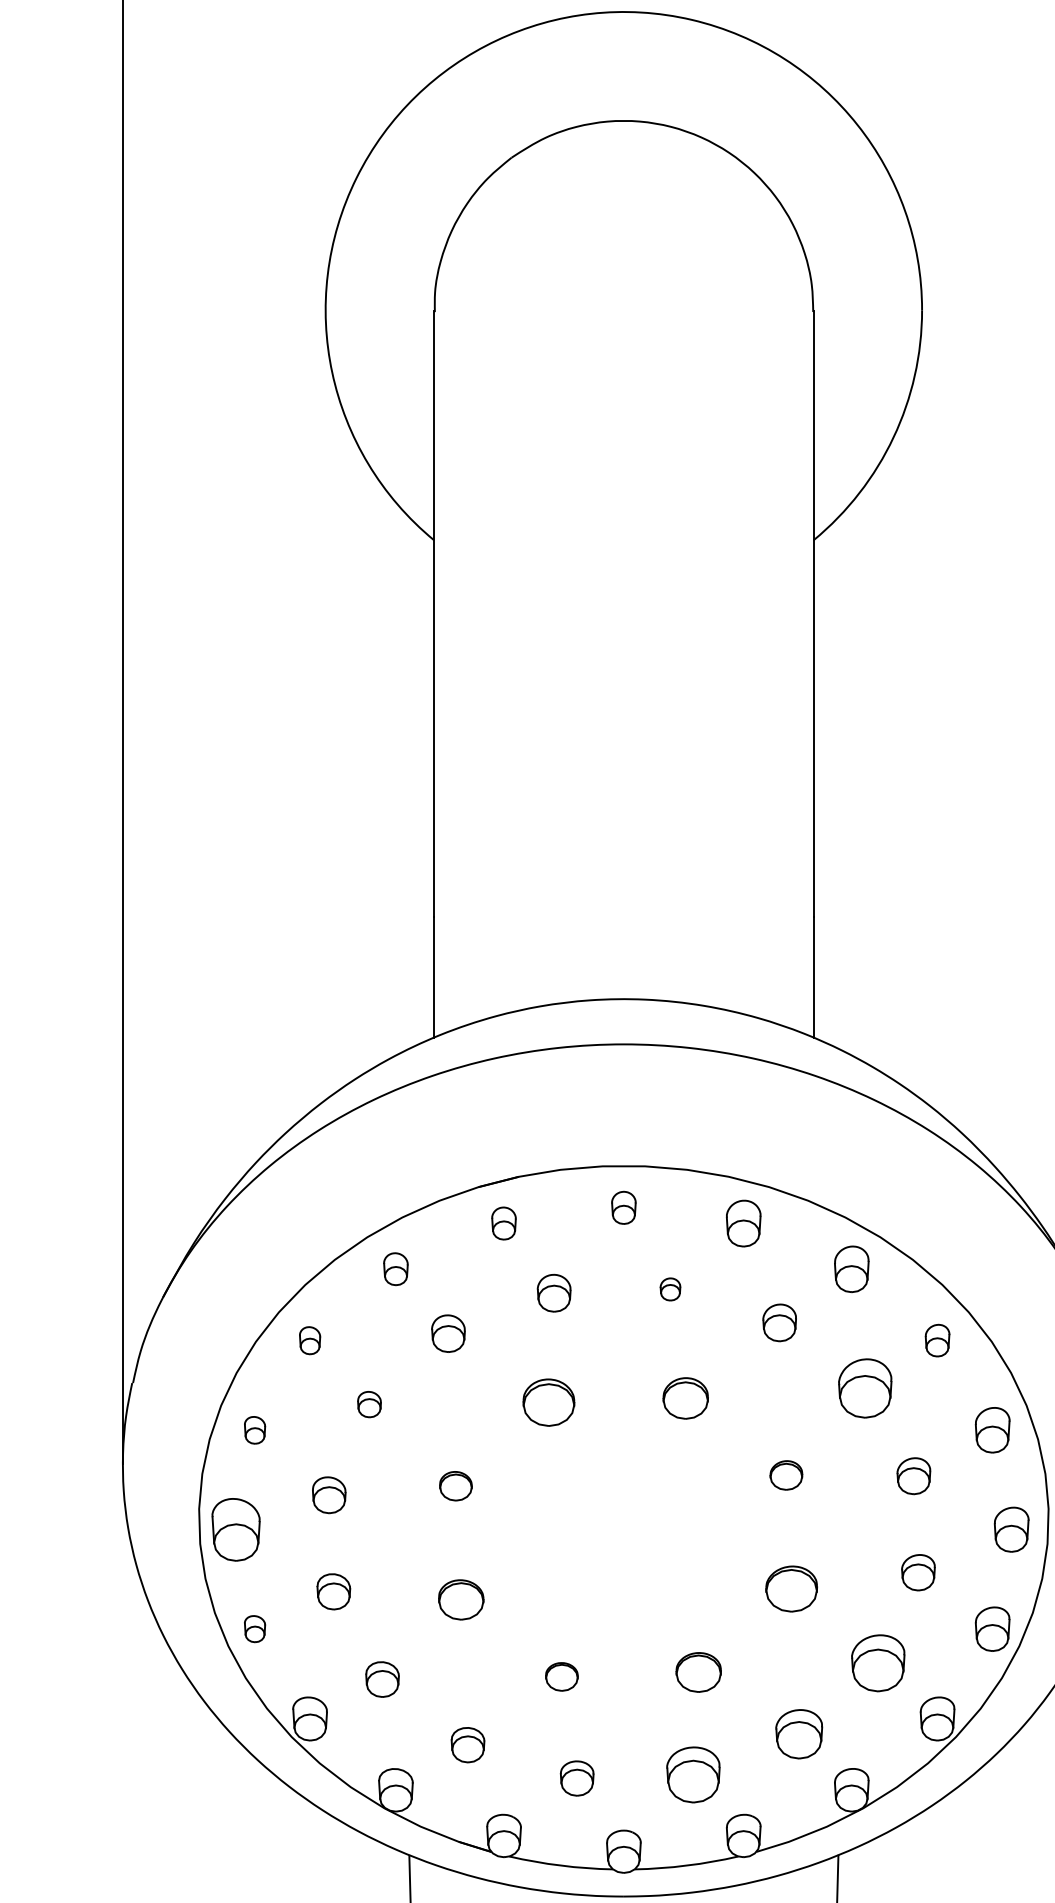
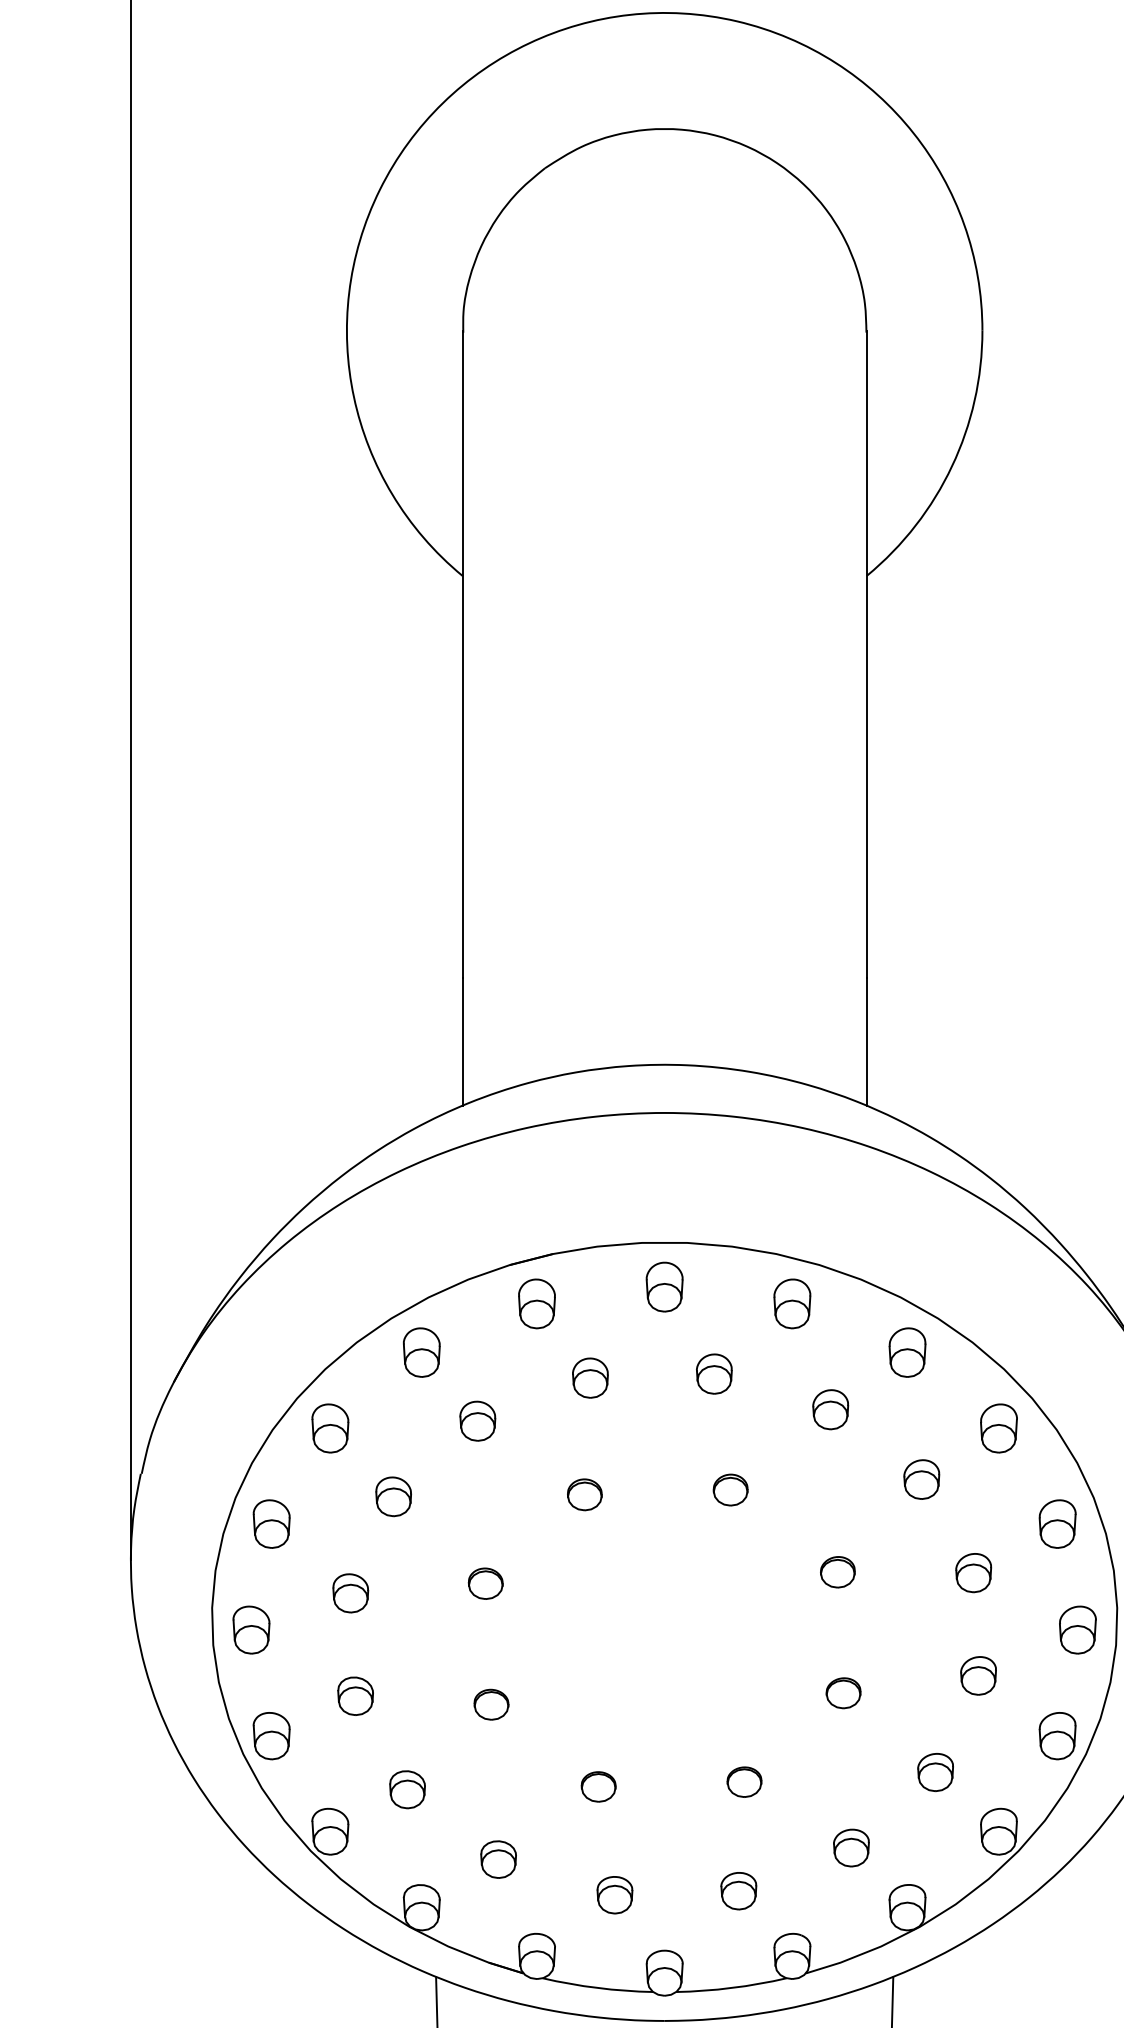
part: (623, 1207) -> (664, 1286), size x1.43
part: (503, 1223) -> (536, 1303), size x1.43
part: (395, 1268) -> (421, 1351), size x1.43
part: (670, 1289) -> (714, 1374), size x1.67
part: (309, 1340) -> (329, 1428), size x1.67
part: (937, 1340) -> (998, 1428), size x1.43
part: (864, 1388) -> (921, 1479), size x0.62
part: (685, 1397) -> (730, 1489), size x0.71
part: (548, 1402) -> (584, 1494), size x0.62
part: (369, 1404) -> (393, 1496), size x1.43
part: (254, 1430) -> (271, 1524), size x1.67
part: (235, 1529) -> (250, 1629), size x0.71
part: (791, 1588) -> (843, 1692), size x0.62
part: (461, 1599) -> (491, 1704), size x0.71
part: (254, 1628) -> (271, 1735), size x1.67
part: (877, 1663) -> (934, 1772), size x0.62
part: (698, 1672) -> (744, 1782), size x0.71
part: (798, 1734) -> (850, 1848), size x0.71
part: (693, 1774) -> (738, 1890), size x0.62

